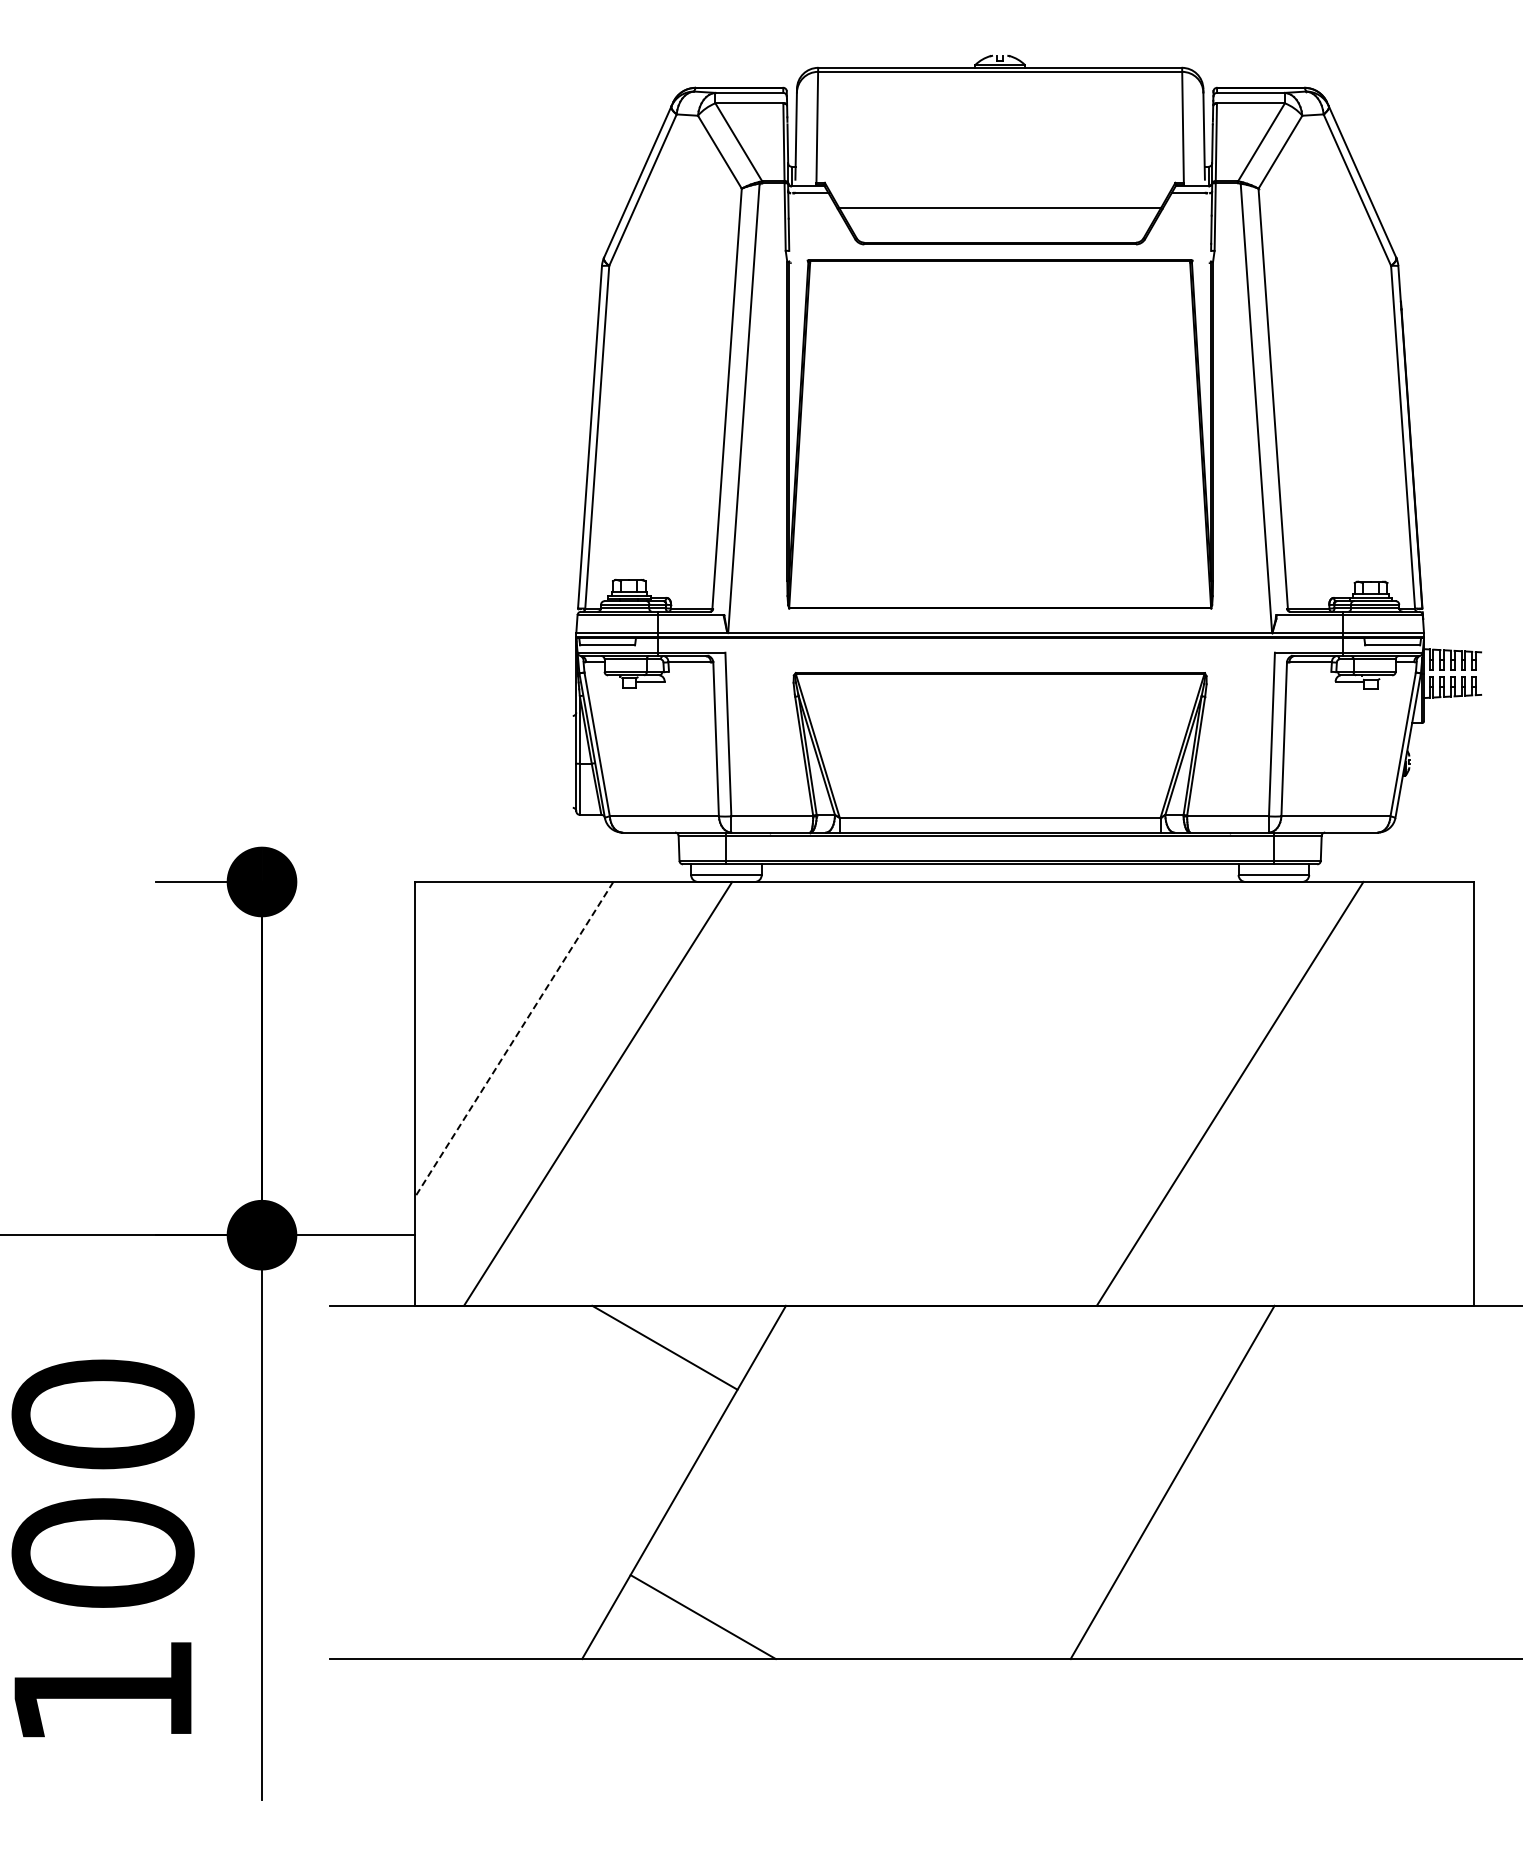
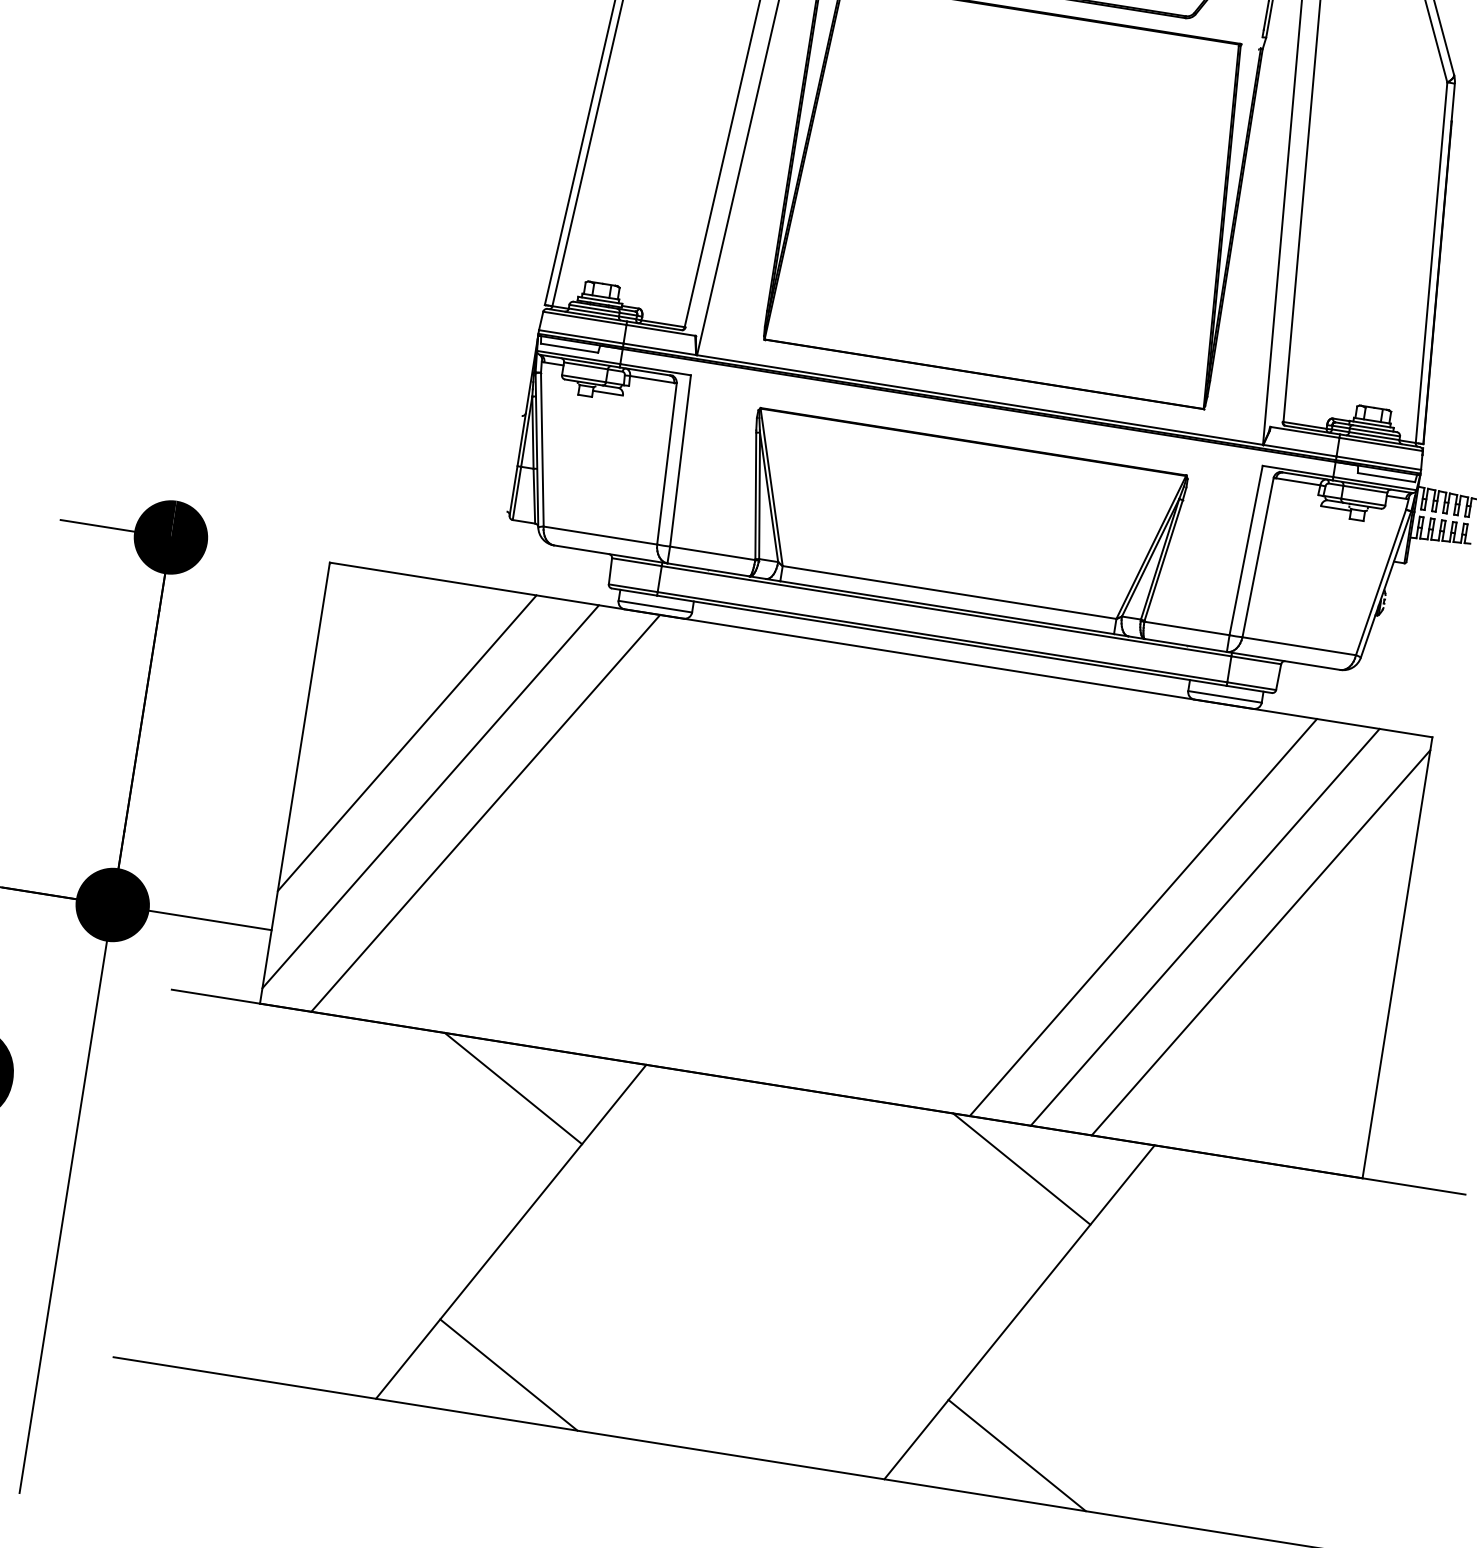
line: (513, 1040) -> (406, 743), dashed -> solid
line: (543, 1086) -> (430, 796), added
line: (1289, 1093) -> (1205, 926), added
line: (1344, 1099) -> (1261, 942), added
line: (1153, 1347) -> (1021, 1168), added
line: (1191, 1617) -> (1016, 1455), added

